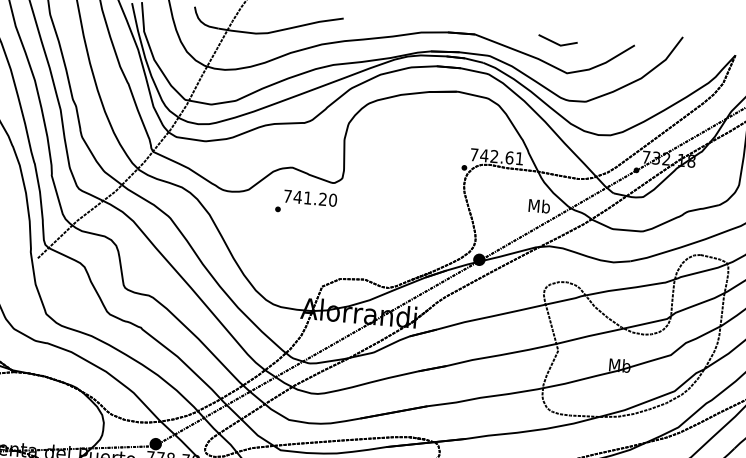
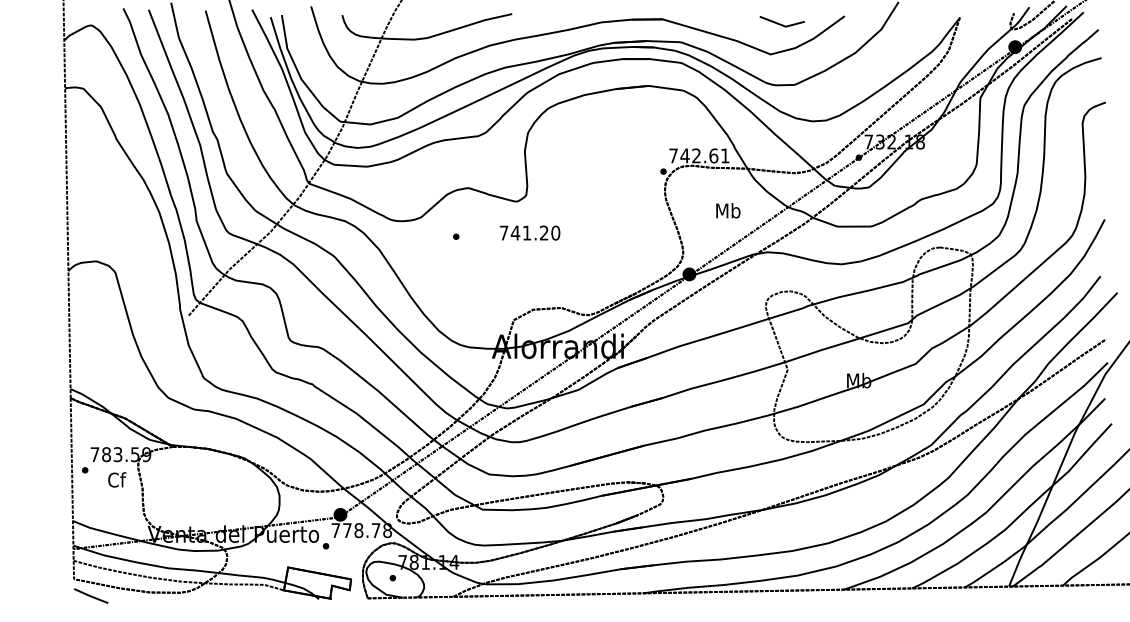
line: (556, 42) -> (780, 23), moved
text: (310, 197) -> (529, 232), moved
text: (539, 205) -> (728, 210), moved

